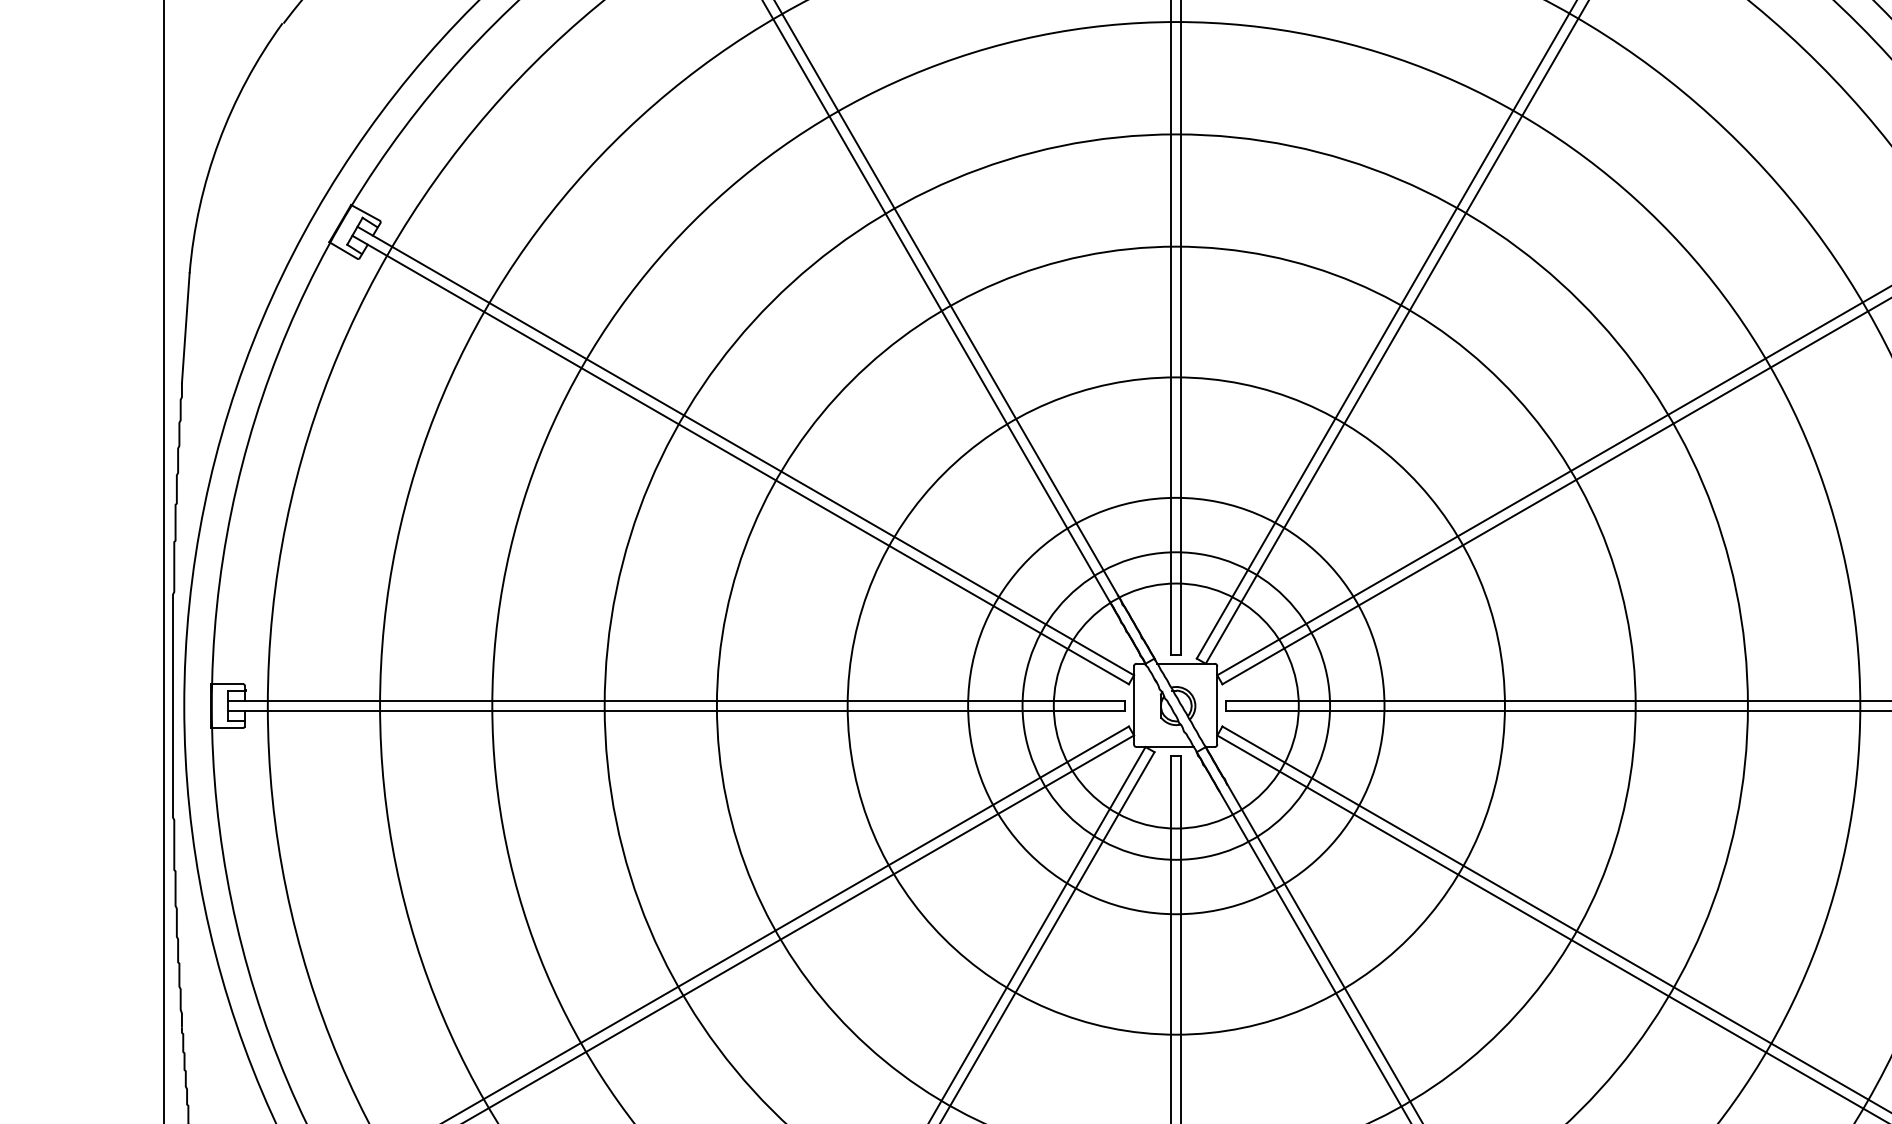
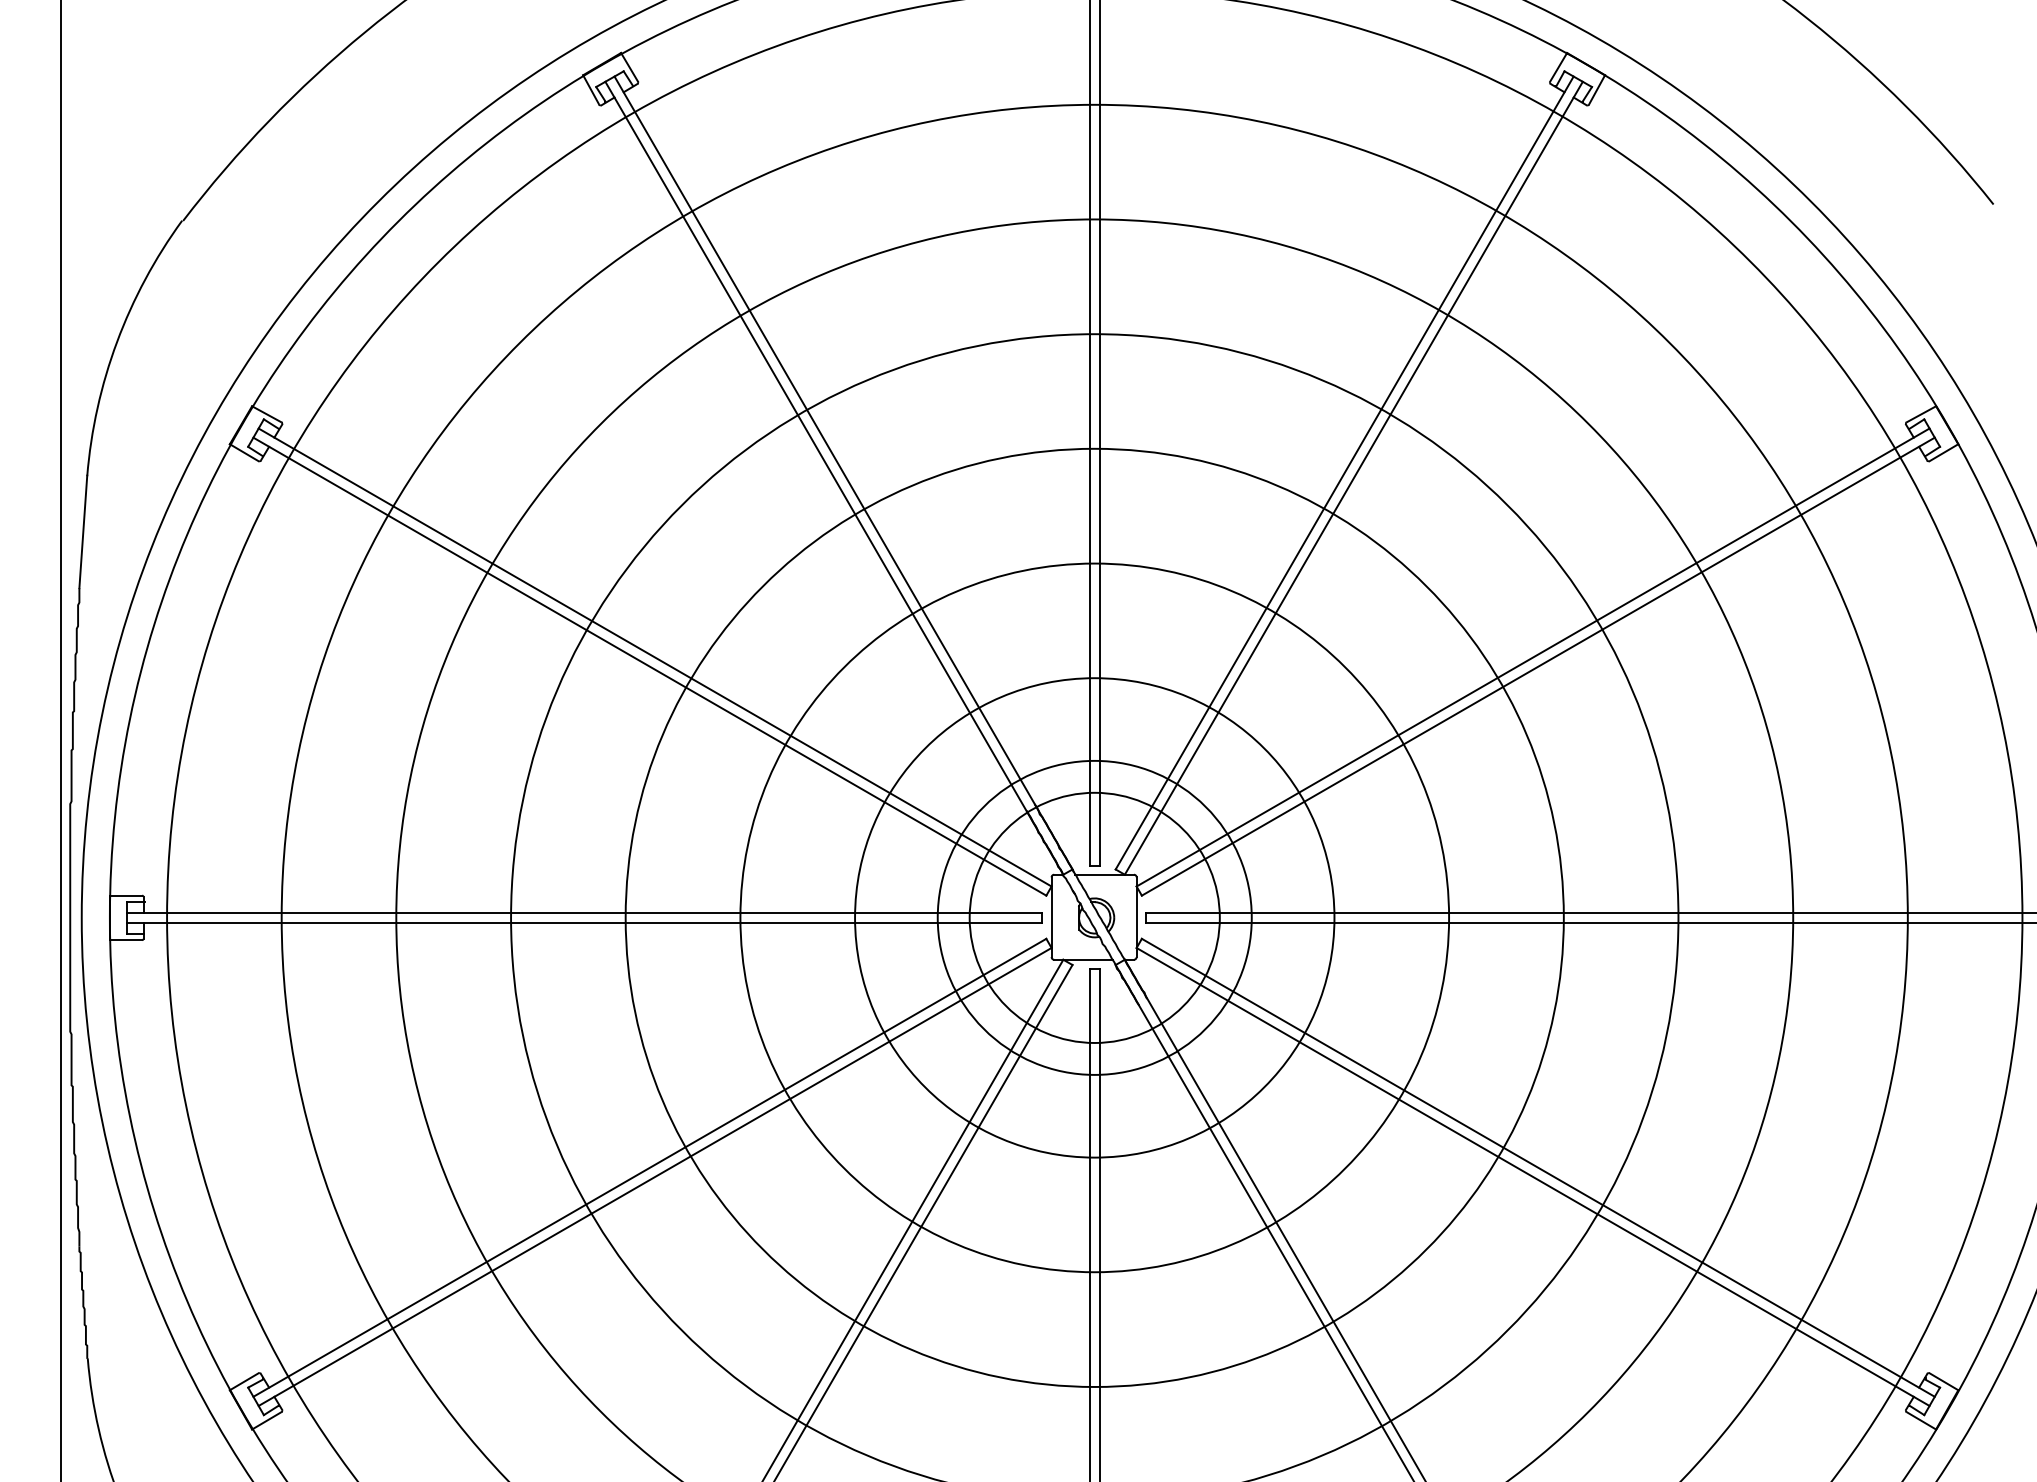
circle: (1176, 705) -> (1094, 917), size x0.71
circle: (1176, 705) -> (1094, 917), size x1.67

